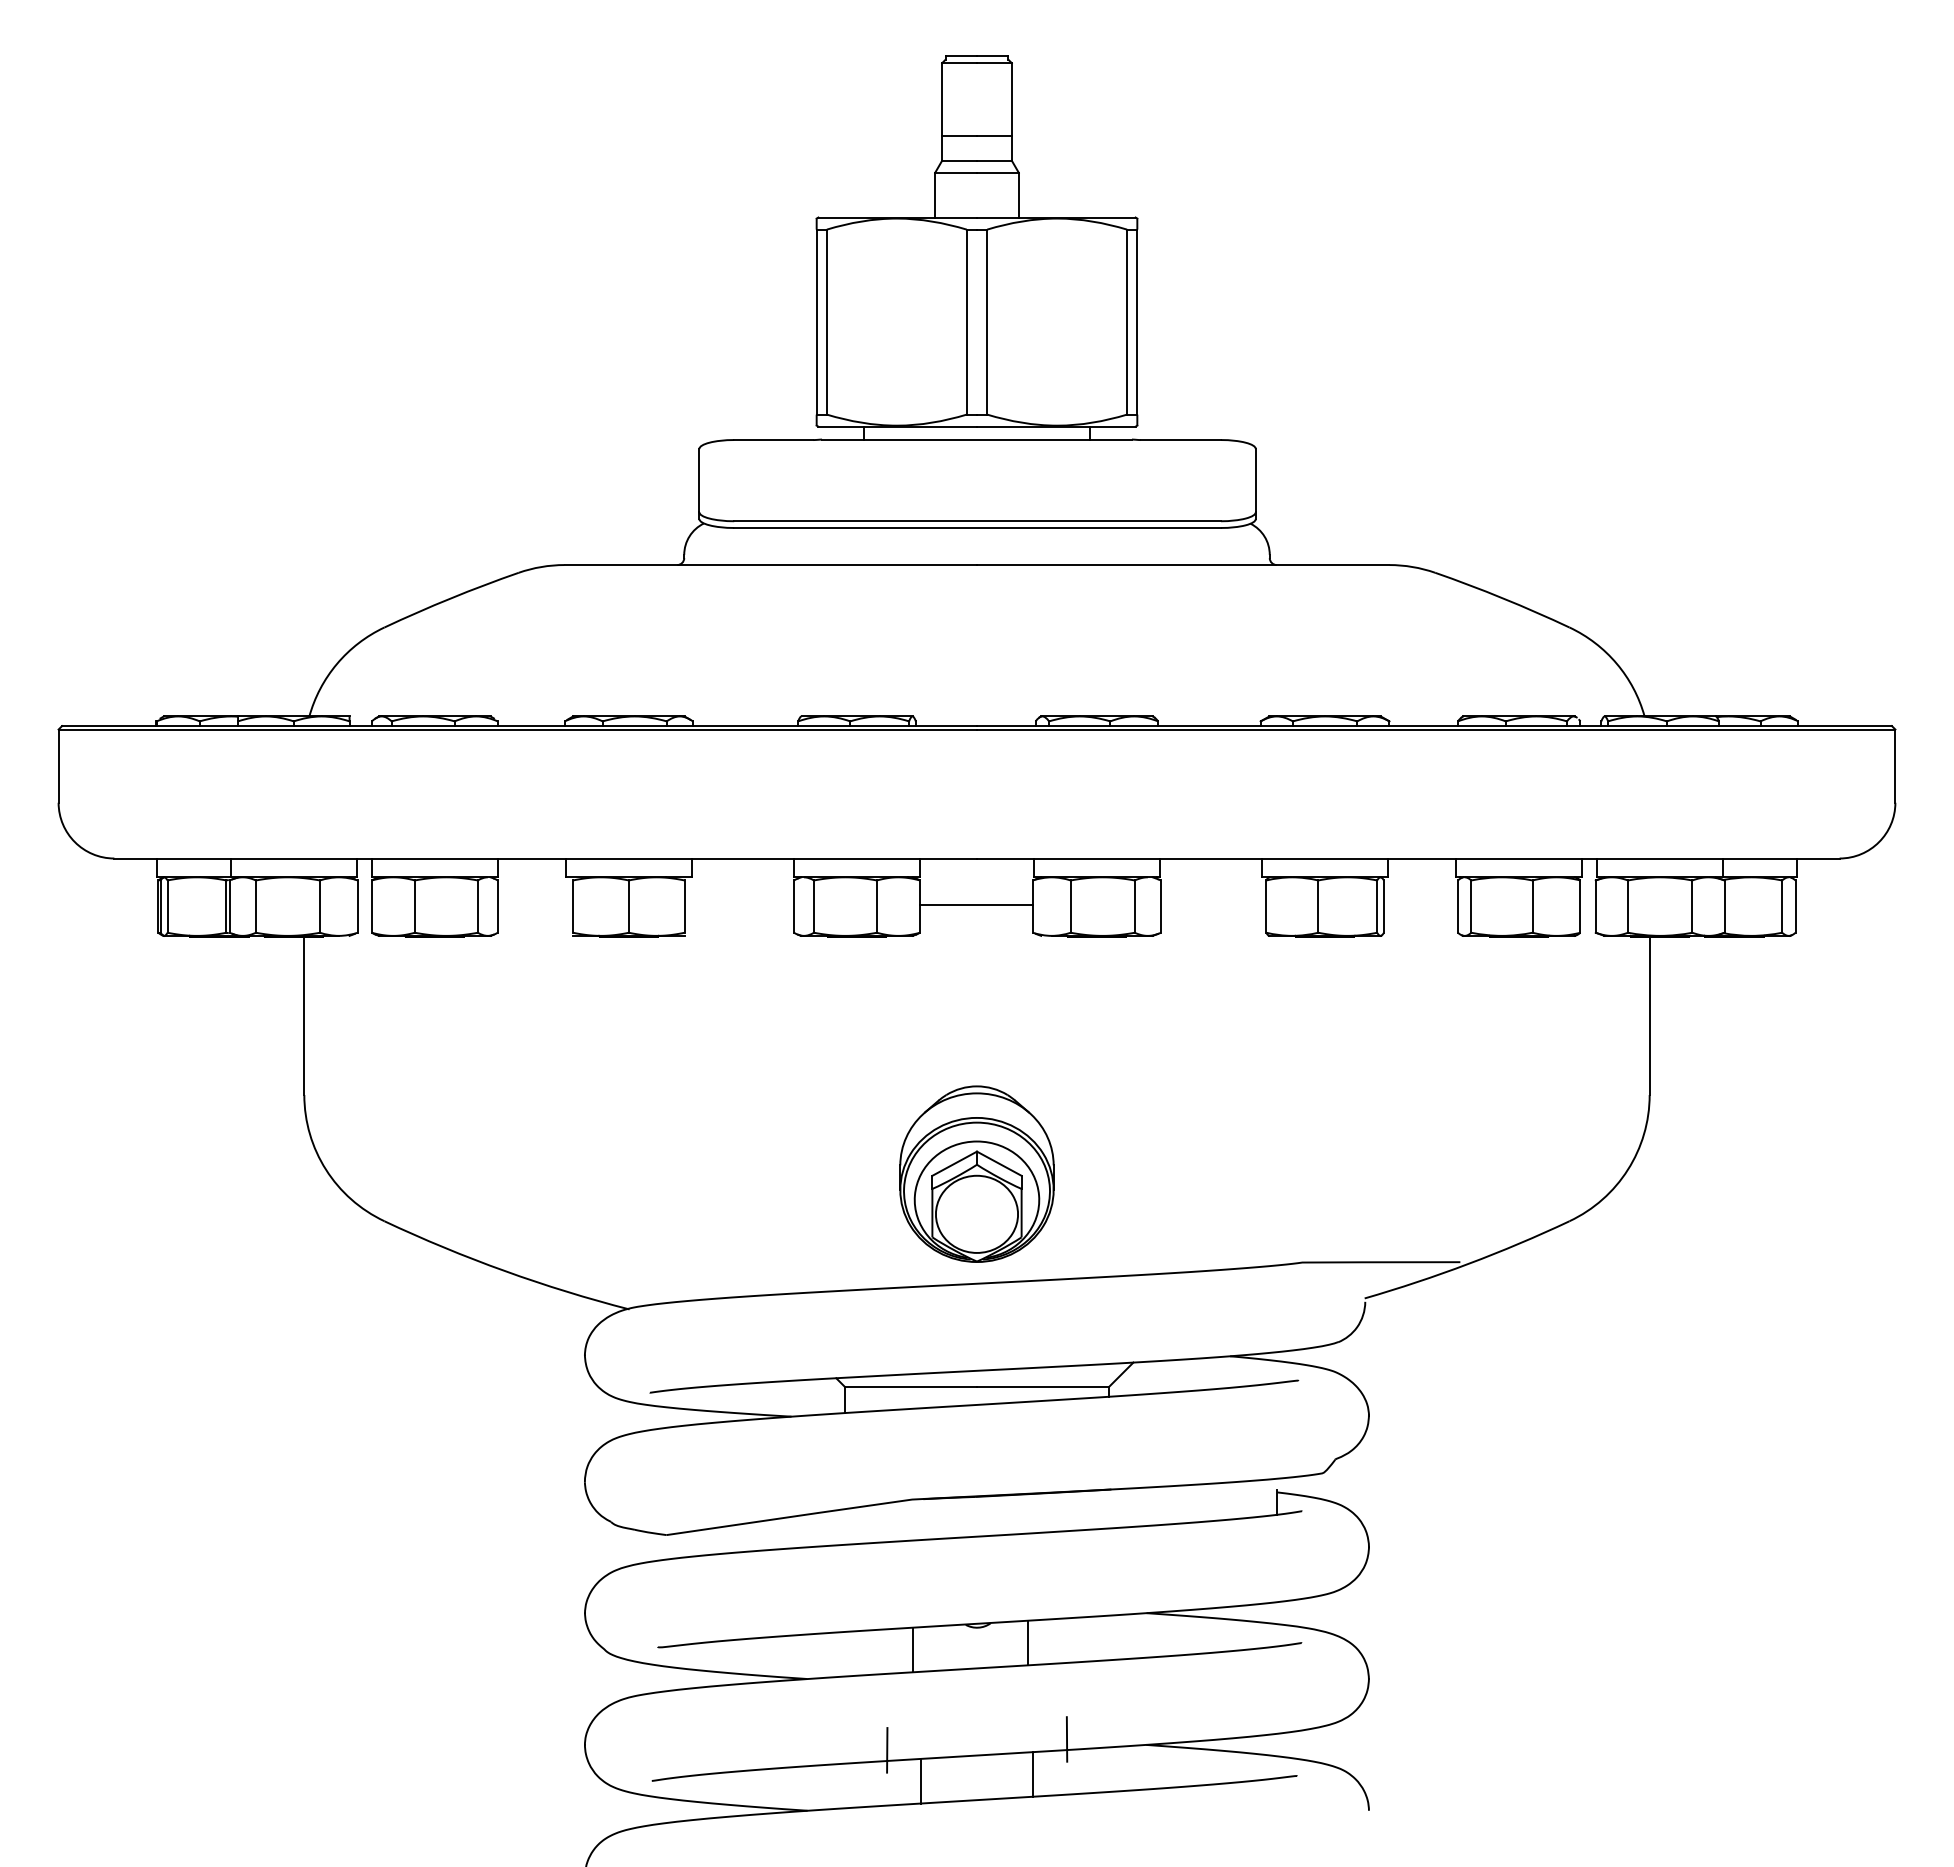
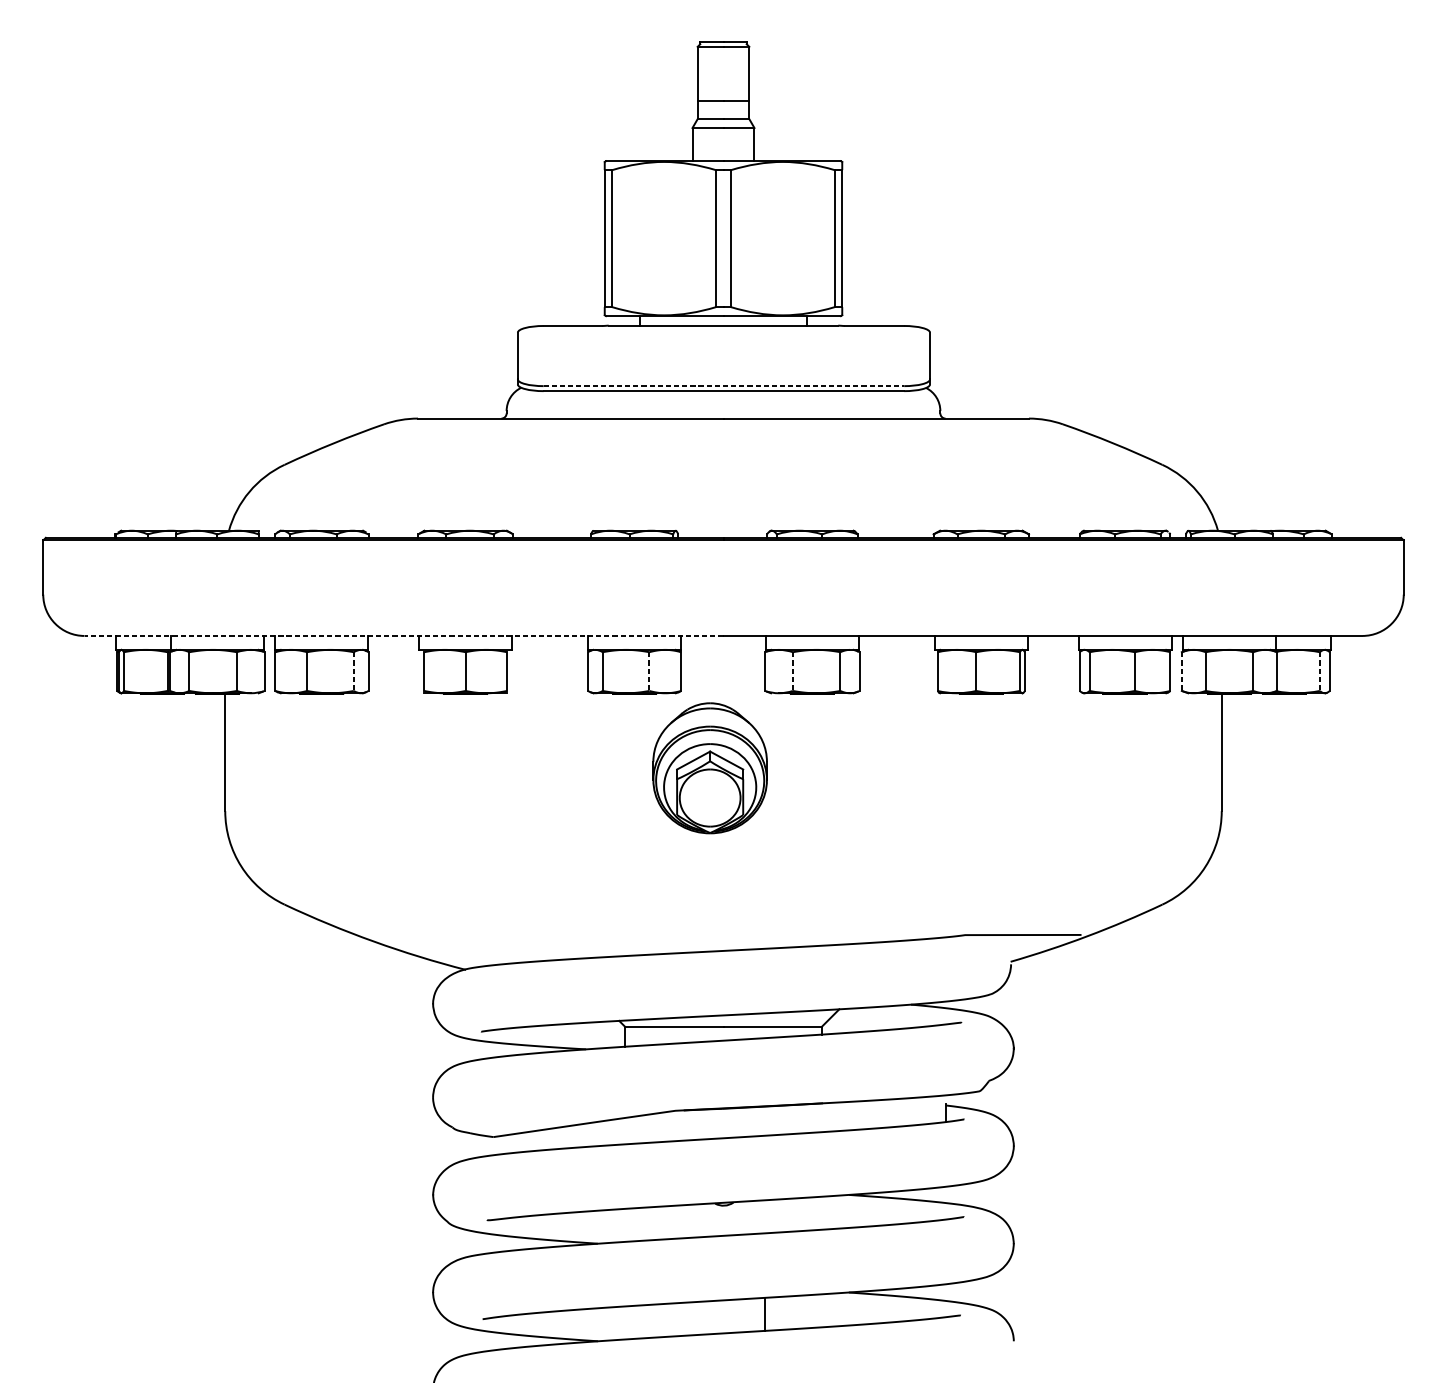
line: (978, 521) -> (724, 386), solid -> dashed
line: (545, 858) -> (403, 635), solid -> dashed
line: (976, 904) -> (723, 670), removed
line: (477, 907) -> (353, 672), solid -> dashed
line: (876, 907) -> (649, 672), solid -> dashed
line: (1070, 907) -> (792, 672), solid -> dashed
line: (1595, 907) -> (1181, 672), solid -> dashed
line: (1782, 907) -> (1320, 672), solid -> dashed
part: (976, 1173) -> (709, 767), moved
line: (1027, 1642) -> (760, 1216), removed
line: (913, 1649) -> (676, 1221), removed
line: (1066, 1739) -> (789, 1288), removed
line: (887, 1750) -> (657, 1296), removed
line: (921, 1780) -> (682, 1318), removed

